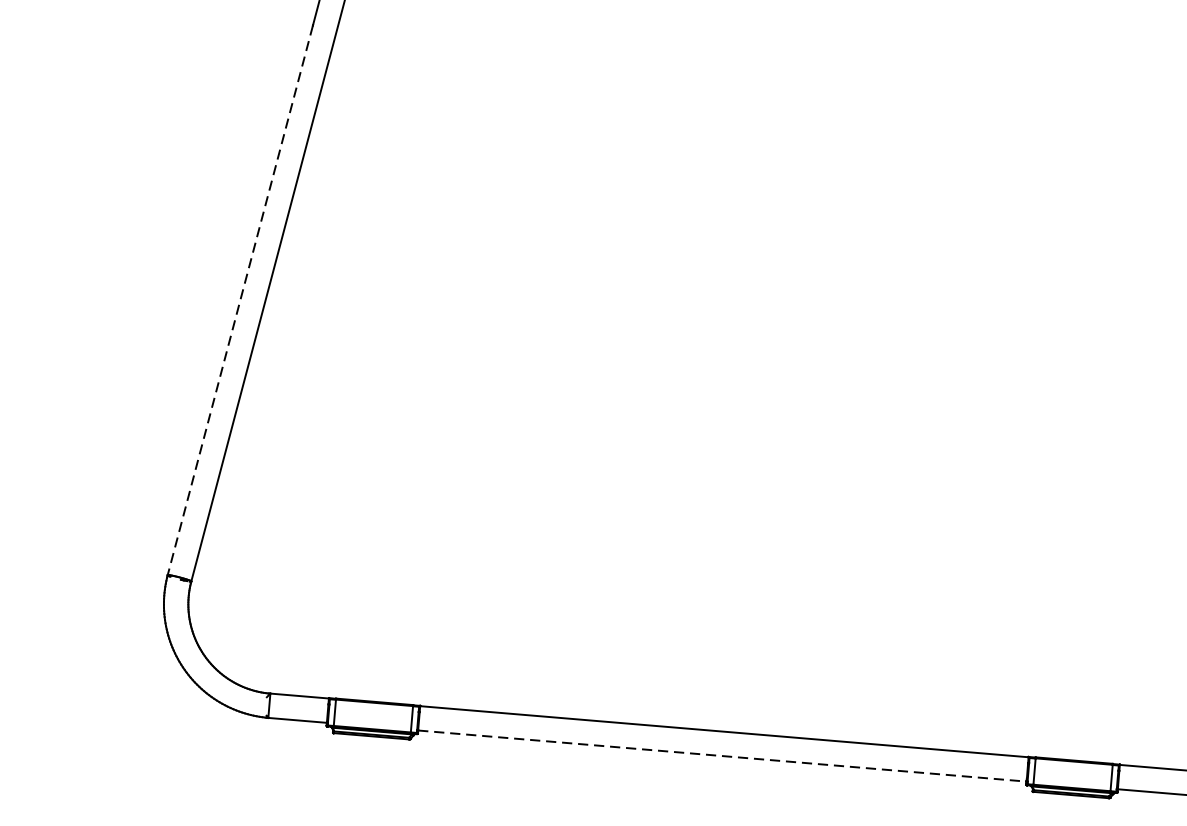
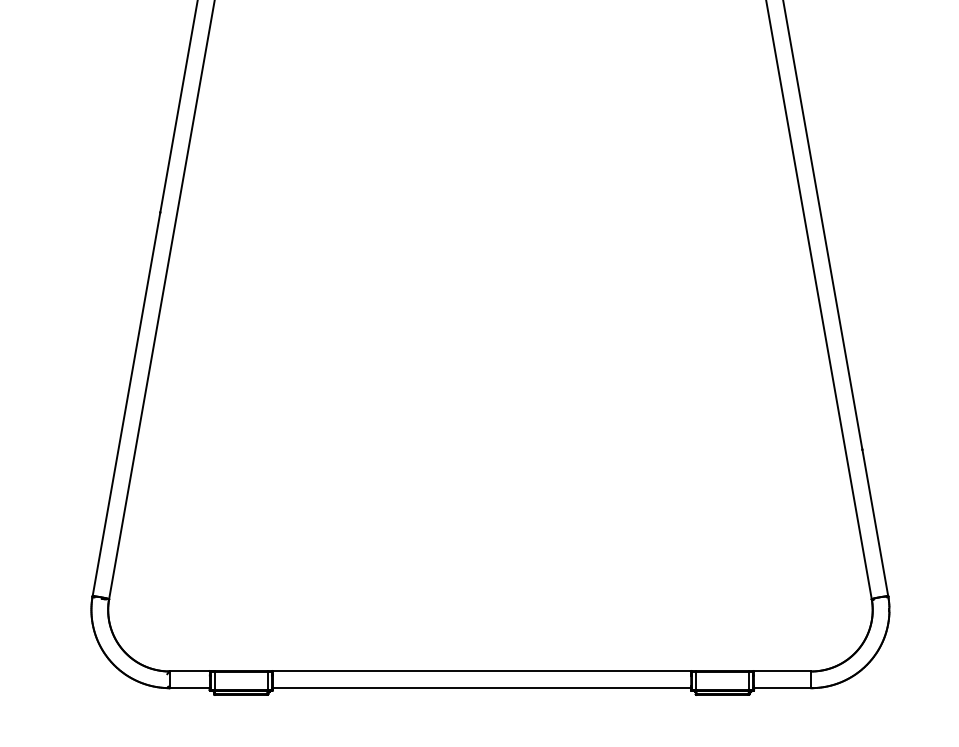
line: (240, 300) -> (126, 404), dashed -> solid
line: (723, 756) -> (482, 688), dashed -> solid

